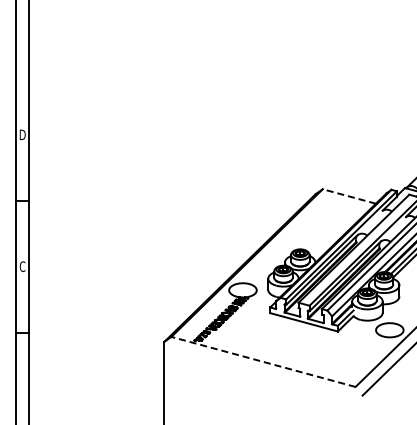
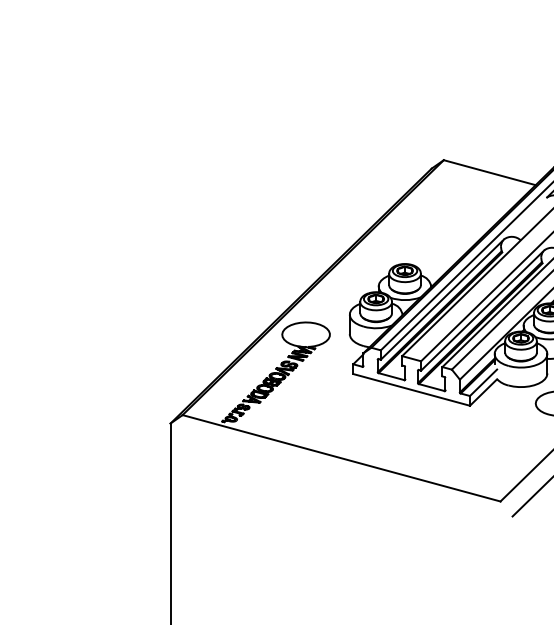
line: (349, 196) -> (490, 172), dashed -> solid
line: (263, 361) -> (341, 457), dashed -> solid

